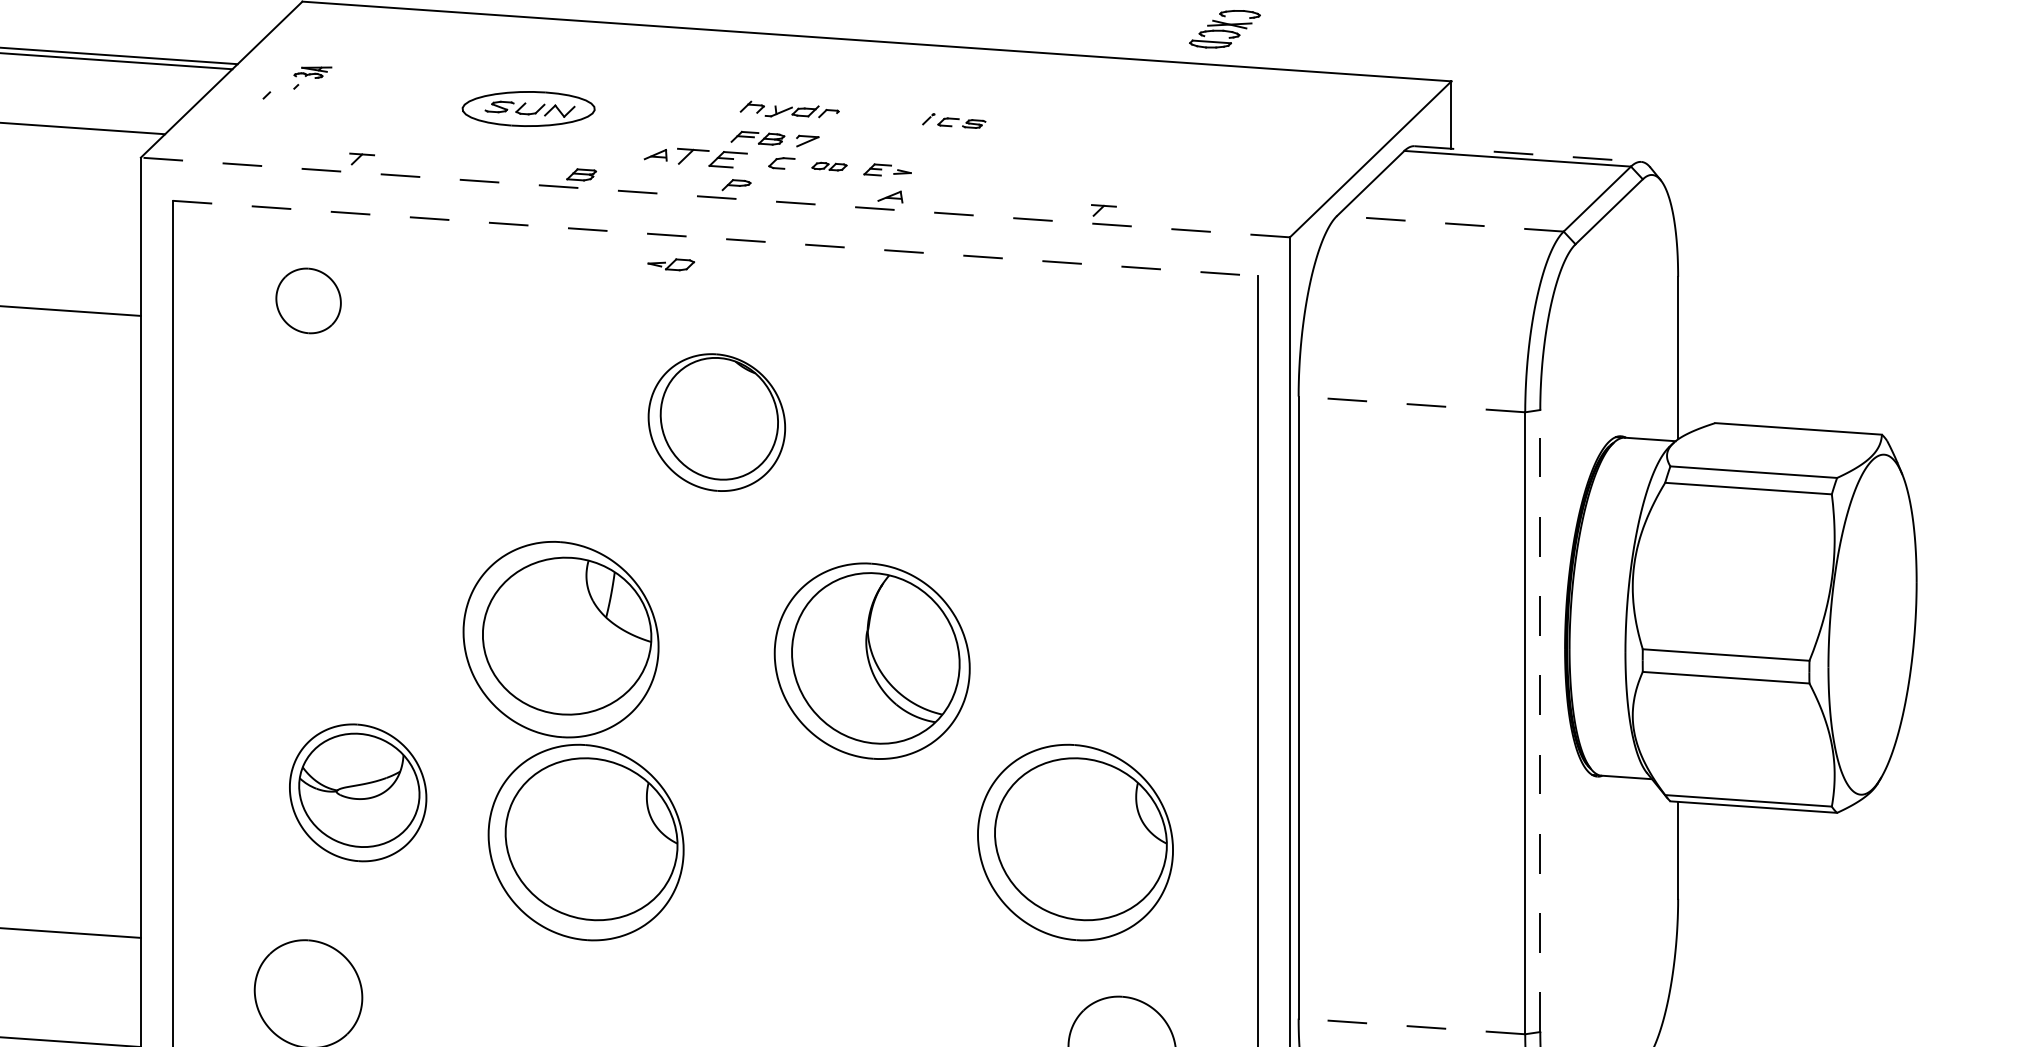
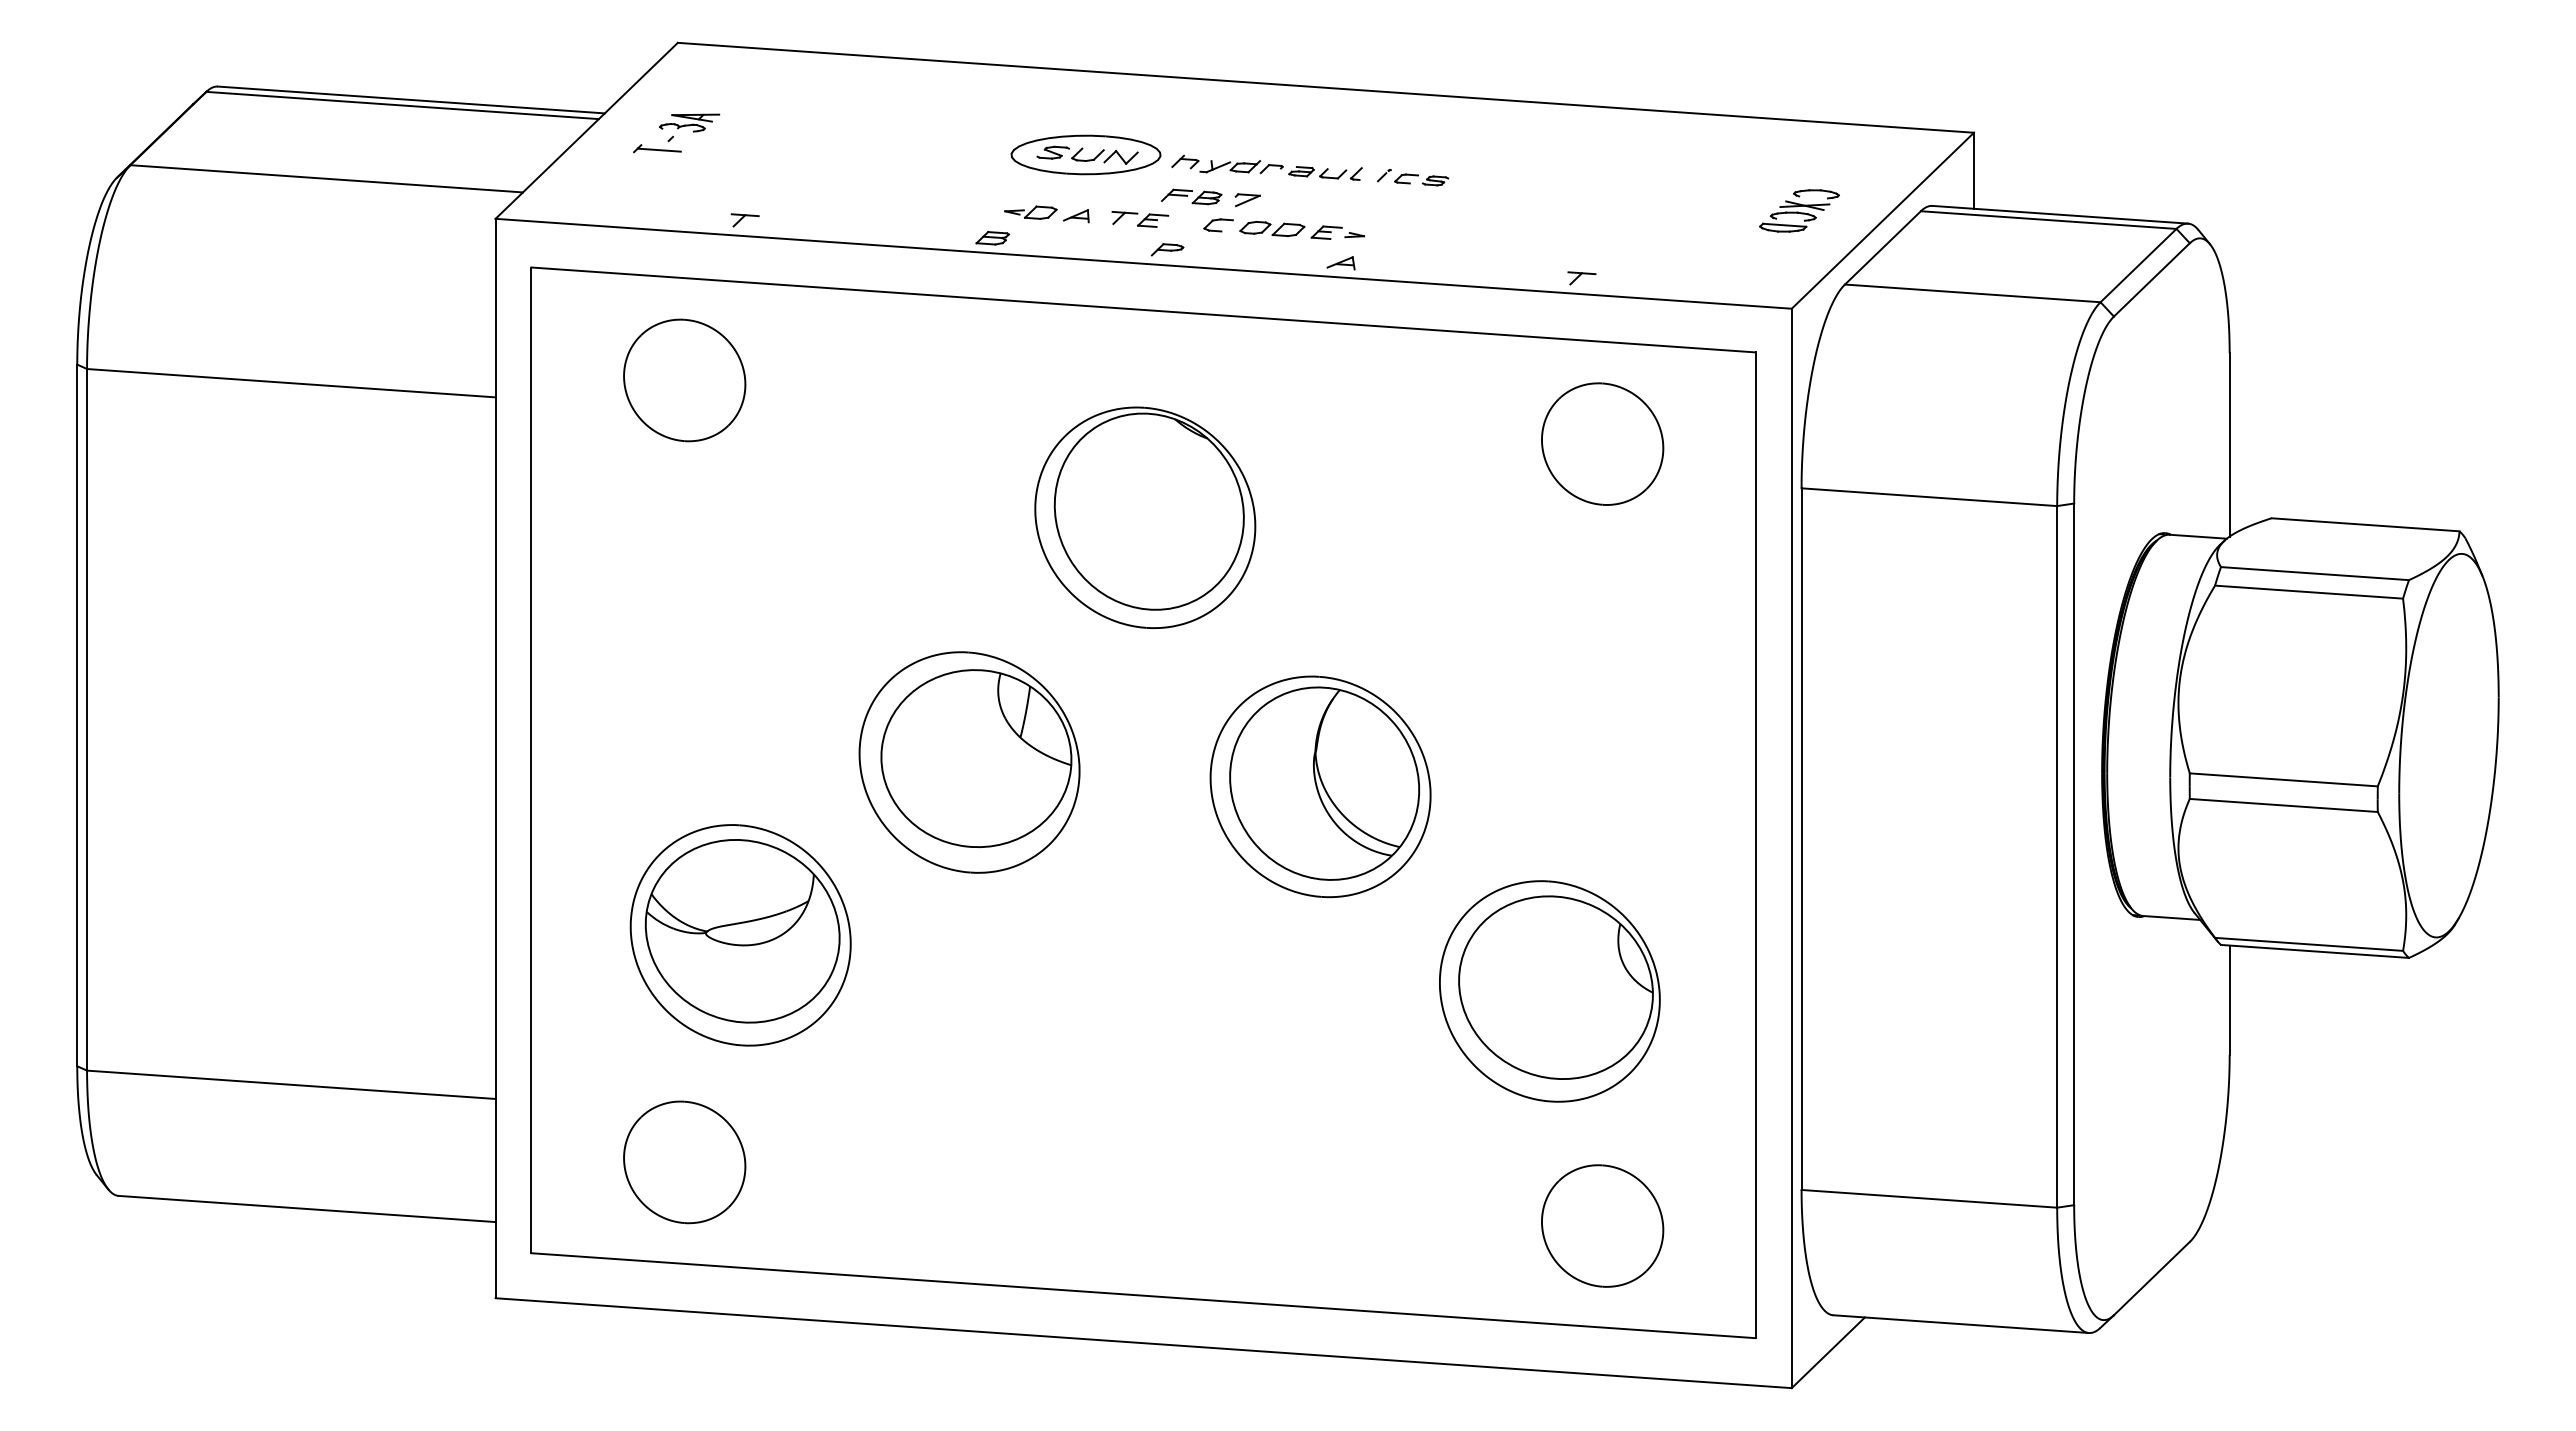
part: (1224, 28) -> (1799, 210), moved
part: (312, 72) -> (689, 122), size x1.43
line: (285, 96) -> (658, 149), added
part: (528, 108) -> (1085, 154), moved
part: (876, 117) -> (1325, 173), added
line: (1528, 153) -> (2060, 214), dashed -> solid
part: (712, 158) -> (1140, 219), size x0.71
part: (829, 166) -> (1272, 228), size x1.67
line: (715, 197) -> (1143, 263), dashed -> solid
line: (1450, 223) -> (1972, 293), dashed -> solid
line: (715, 238) -> (1143, 310), dashed -> solid
part: (670, 264) -> (1030, 212), moved
part: (308, 300) -> (684, 380), size x1.67
part: (1122, 356) -> (1602, 443), added
line: (1411, 404) -> (1928, 497), dashed -> solid
part: (717, 422) -> (1145, 517), size x1.43
line: (1540, 721) -> (2074, 854), dashed -> solid
part: (357, 792) -> (740, 935), size x1.43
part: (585, 842) -> (997, 991), removed
line: (1411, 1026) -> (1928, 1198), dashed -> solid

